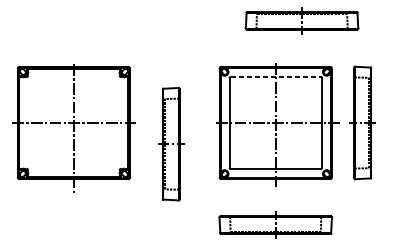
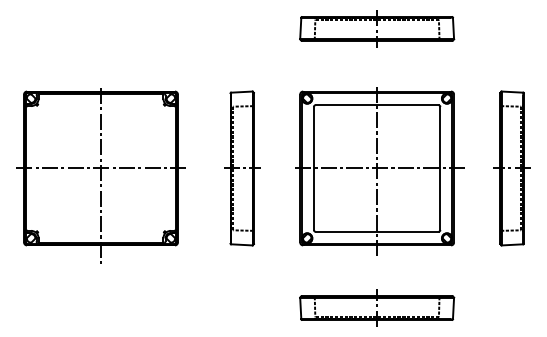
part: (302, 20) -> (377, 28), moved
line: (276, 76) -> (377, 105), dashed -> solid
part: (362, 123) -> (511, 168), moved
part: (171, 144) -> (242, 168), moved

